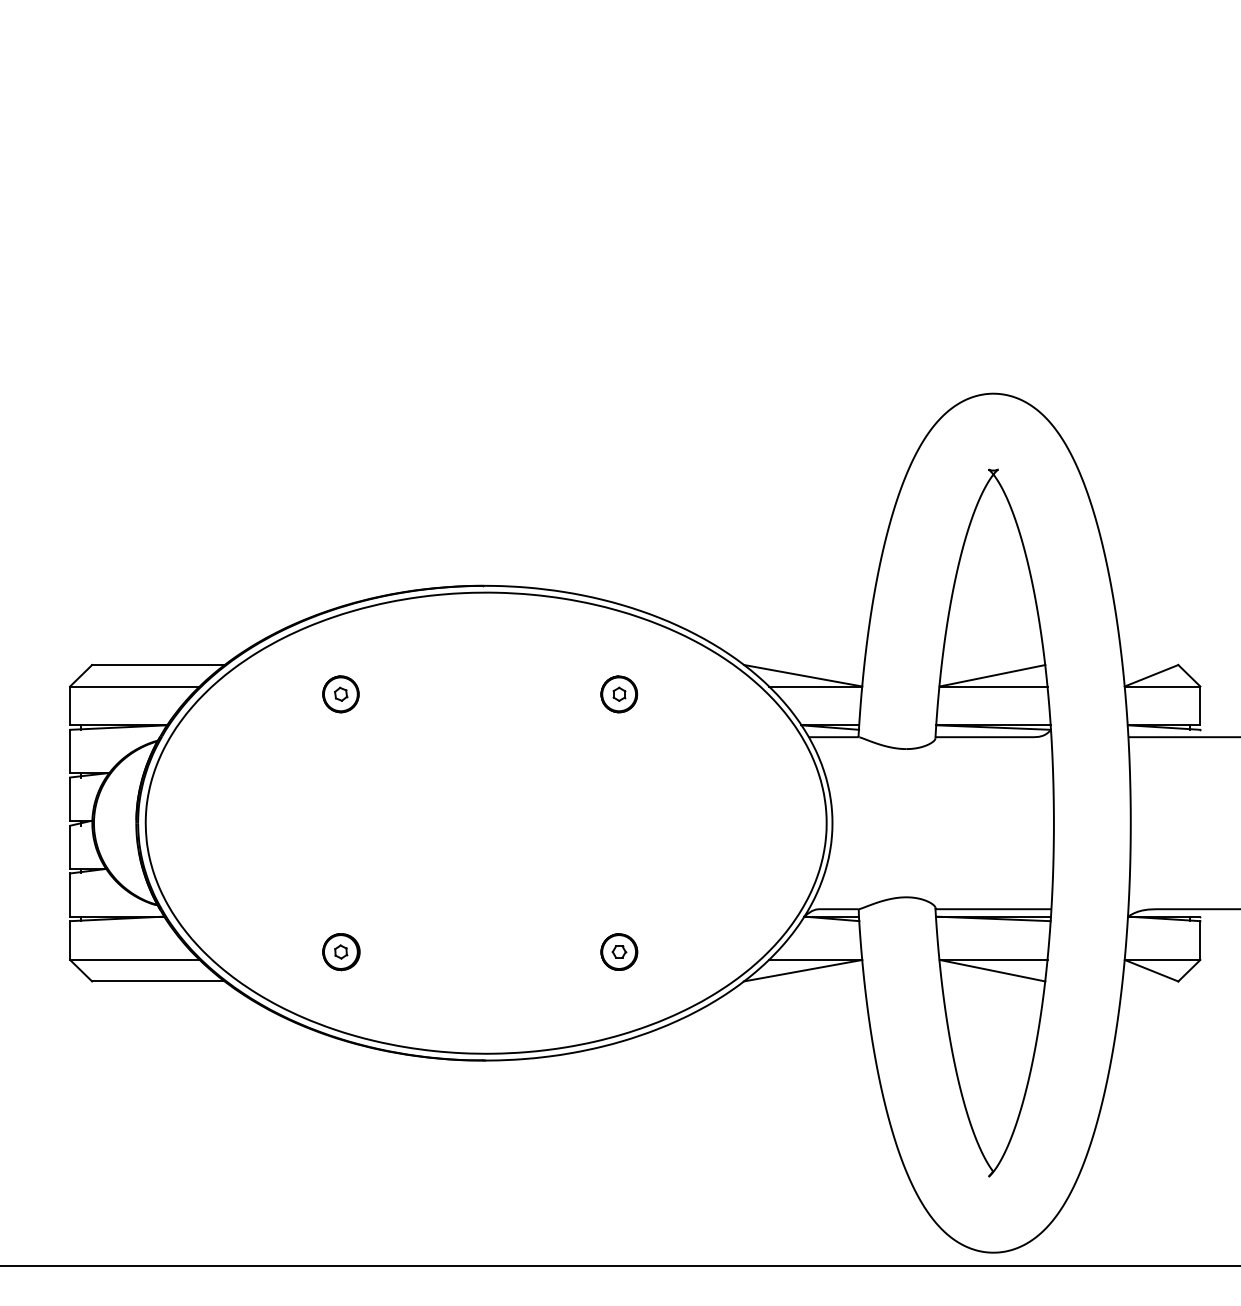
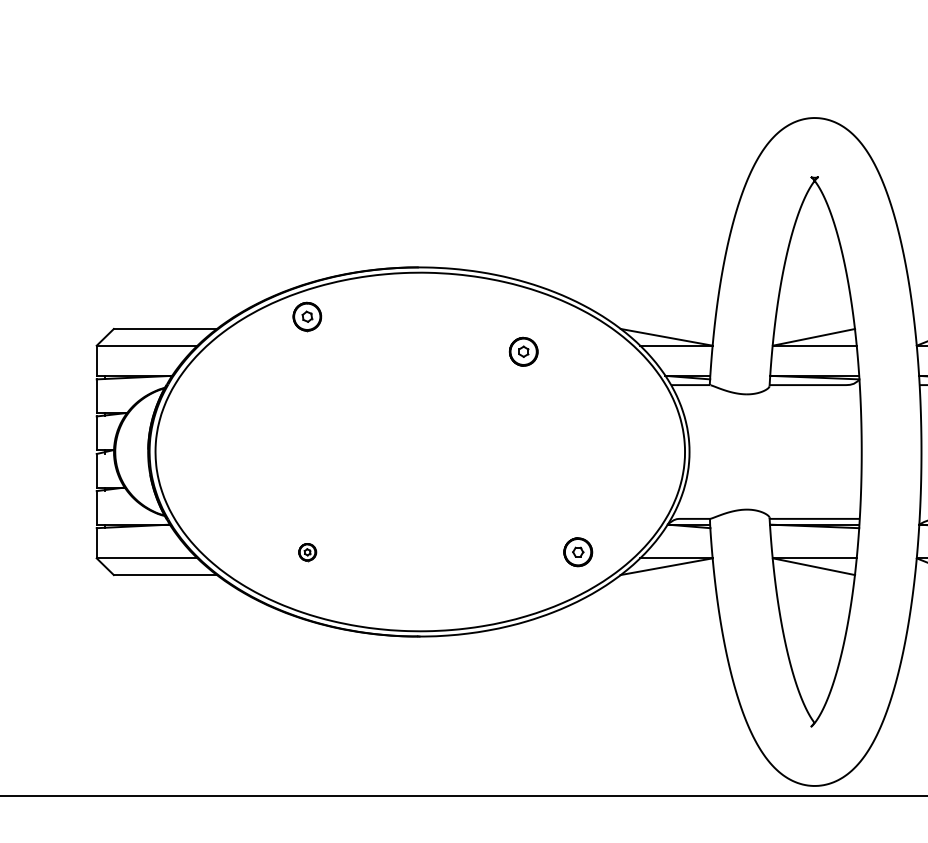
part: (340, 694) -> (306, 316), moved
part: (619, 951) -> (578, 551), moved
part: (341, 952) -> (307, 552), size x0.6

